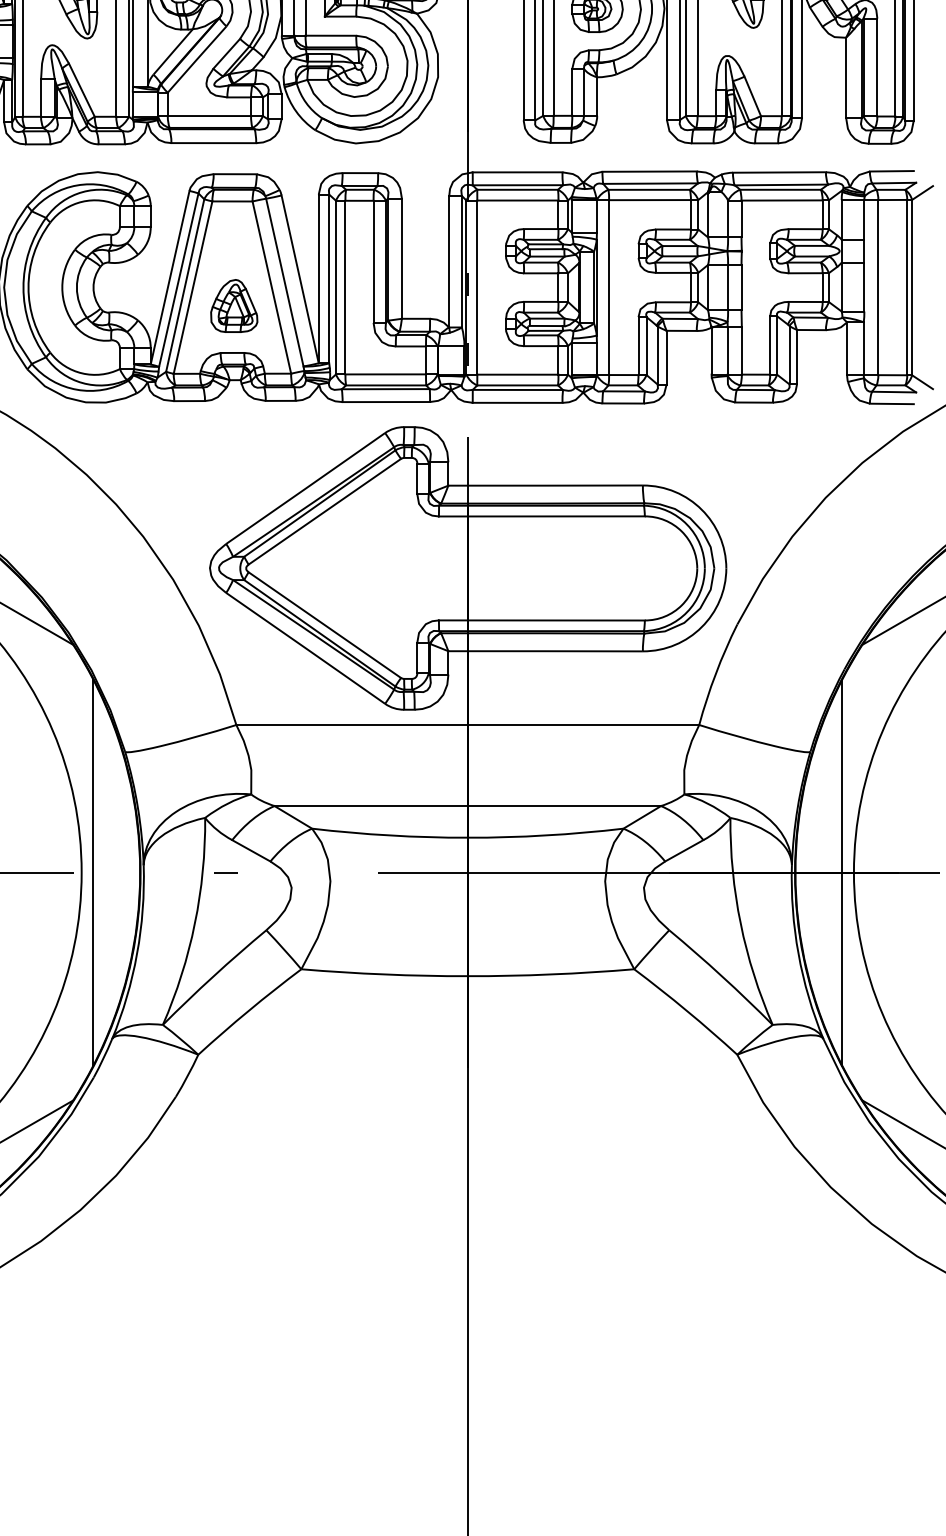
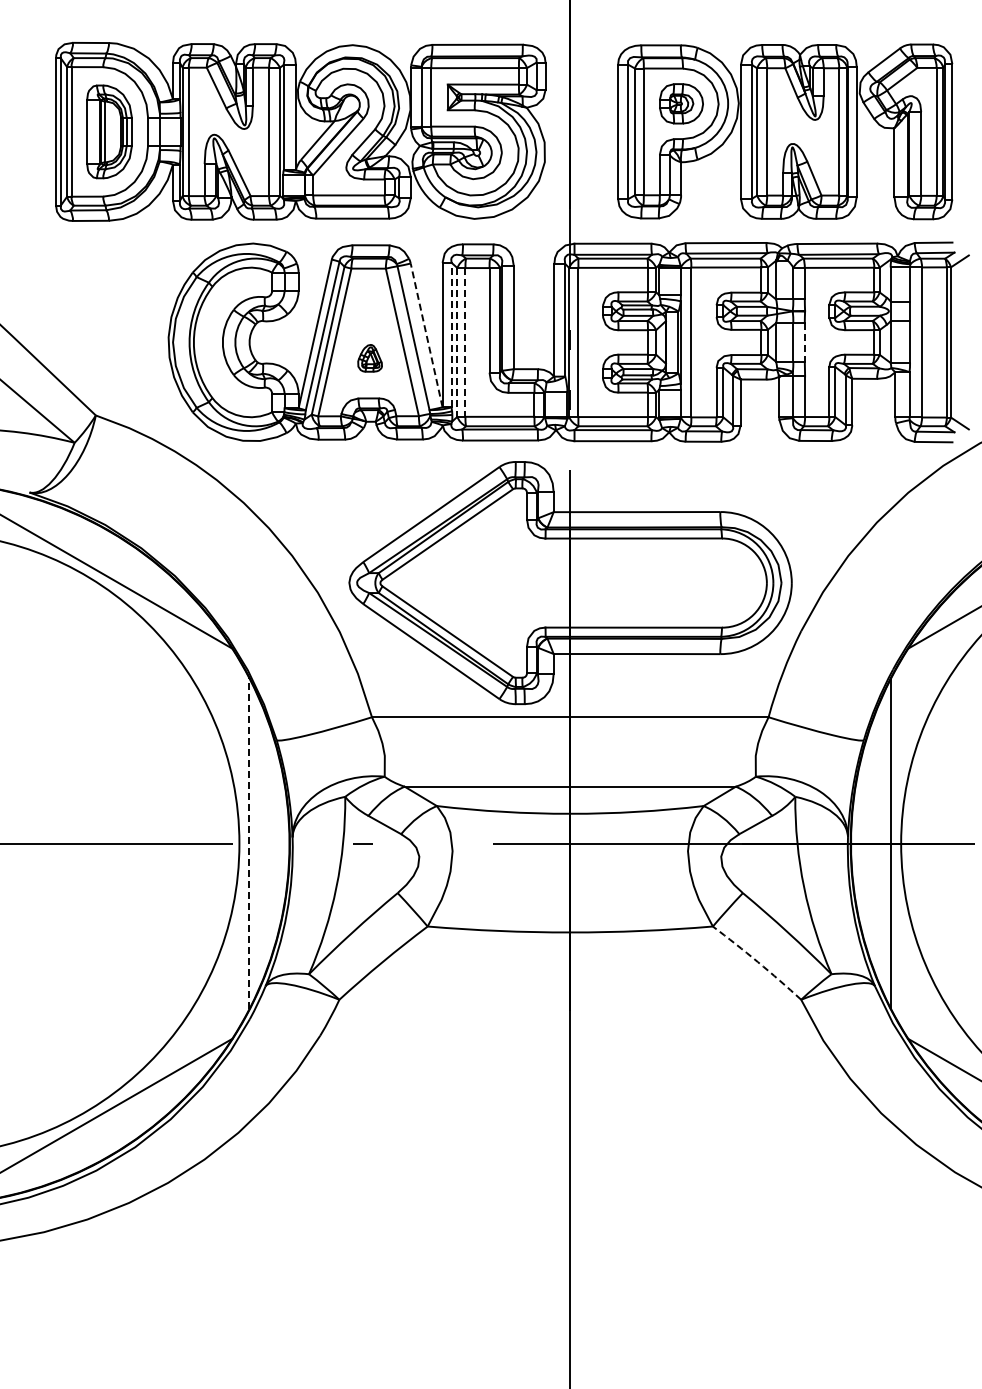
line: (329, 278) -> (451, 334), solid -> dashed
line: (299, 279) -> (426, 335), solid -> dashed
line: (336, 287) -> (457, 342), solid -> dashed
line: (345, 287) -> (465, 342), solid -> dashed
line: (741, 287) -> (804, 342), solid -> dashed
part: (233, 306) -> (369, 358), size x0.6
line: (93, 872) -> (249, 843), solid -> dashed
arc: (686, 1011) -> (757, 962), solid -> dashed

